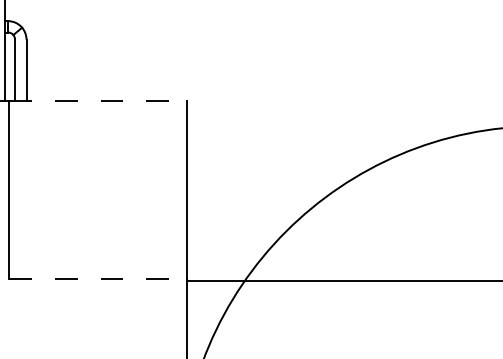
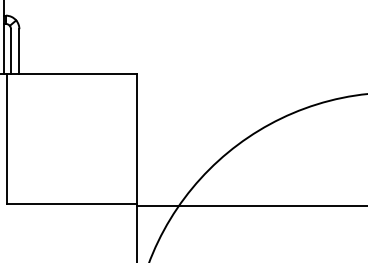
line: (98, 100) -> (72, 73), dashed -> solid
line: (98, 278) -> (72, 203), dashed -> solid

